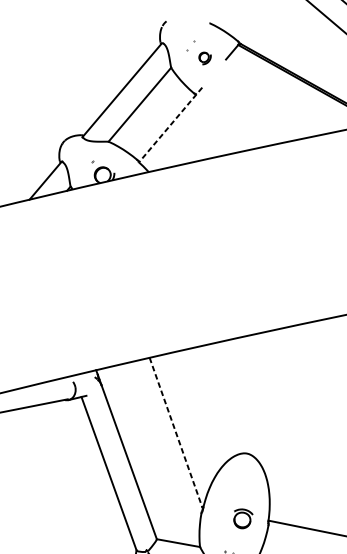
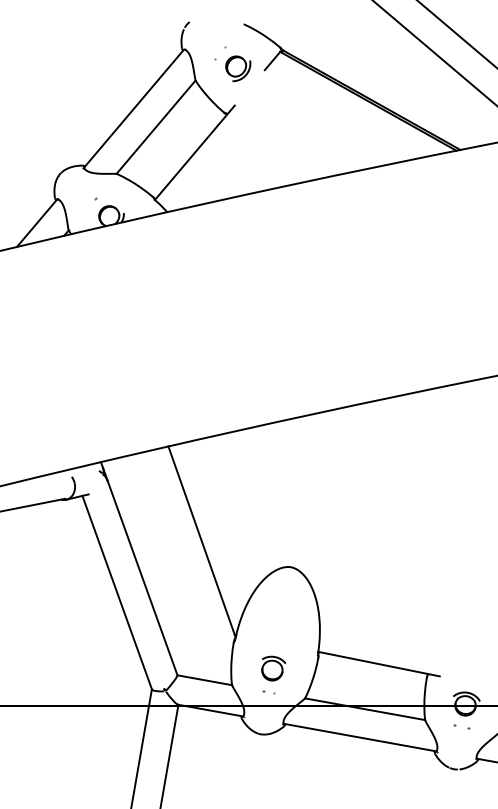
part: (205, 58) -> (238, 68), size x1.67
line: (170, 124) -> (194, 152), dashed -> solid
line: (175, 432) -> (201, 540), dashed -> solid
part: (243, 518) -> (273, 668), moved

